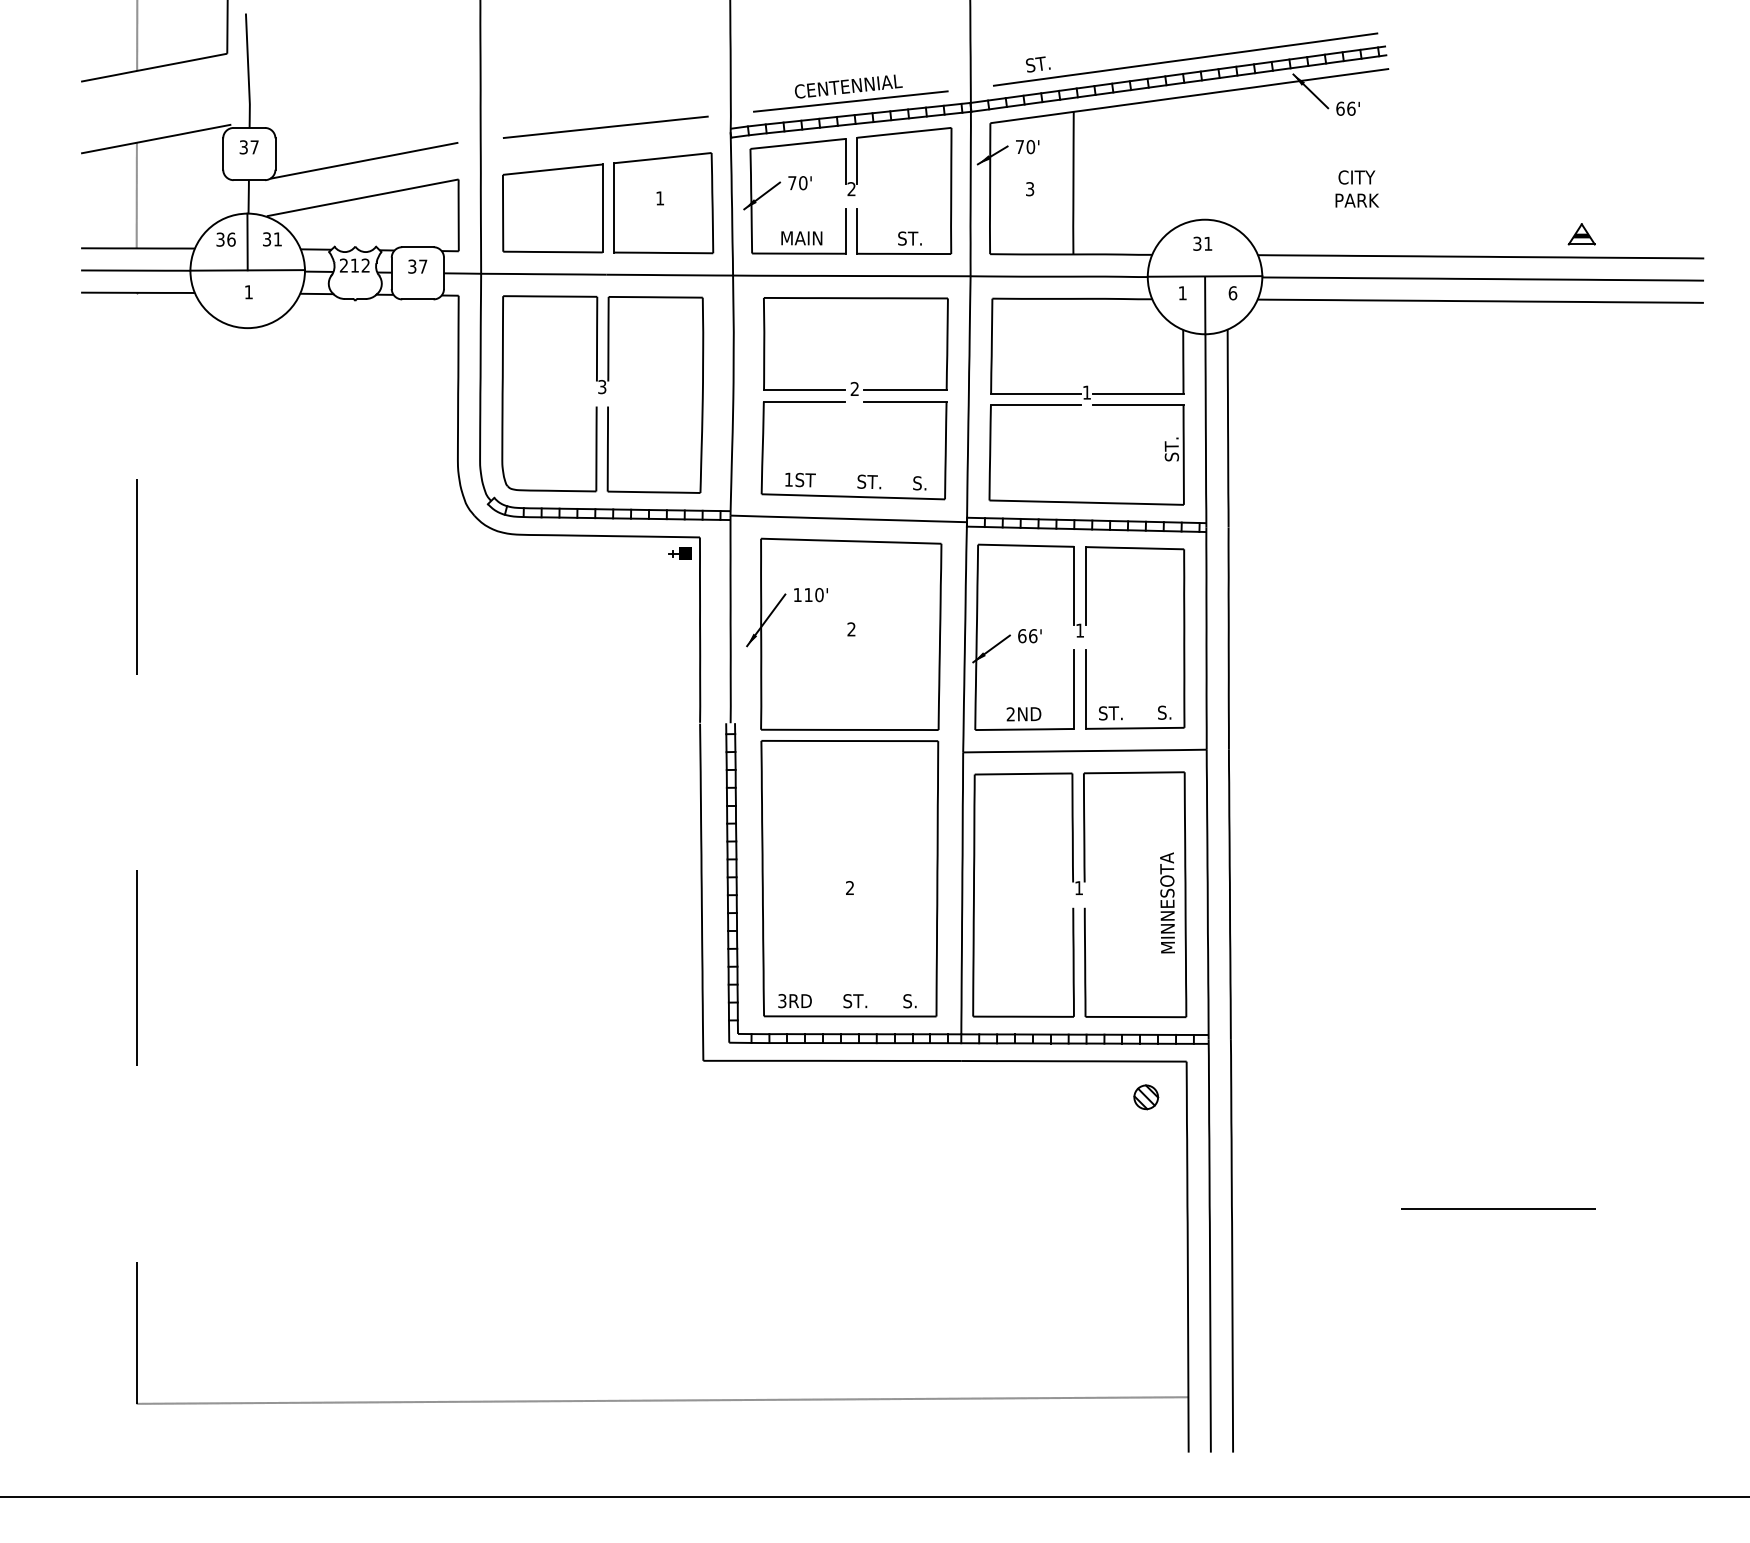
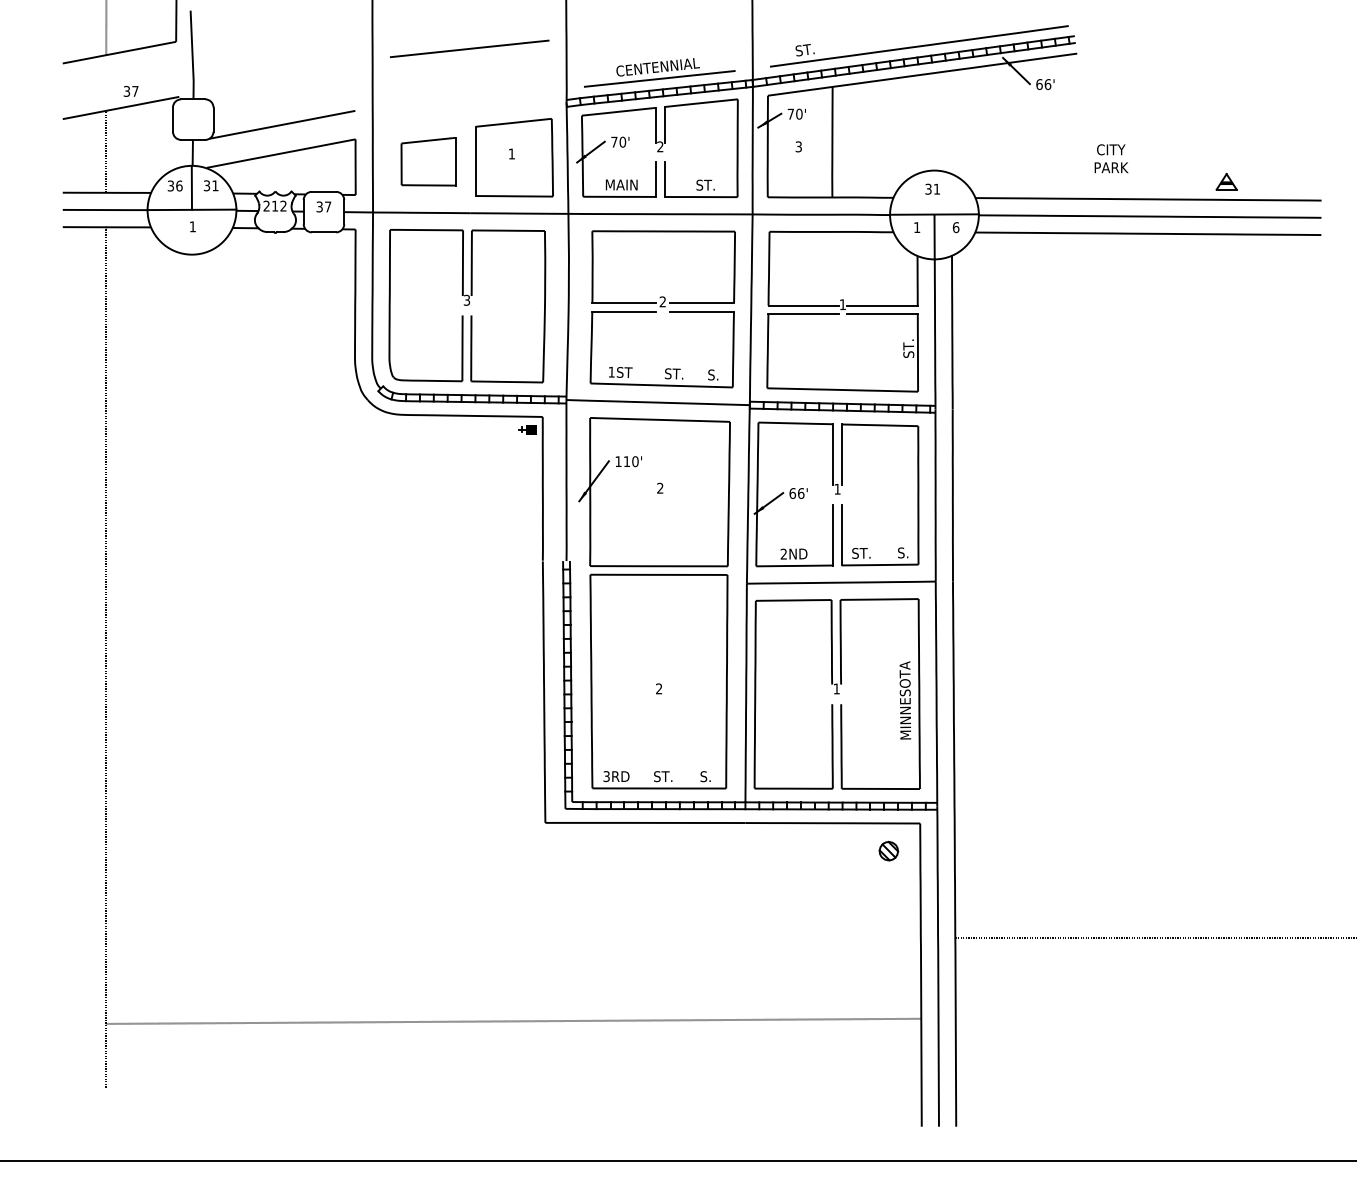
line: (605, 126) -> (469, 48), moved
text: (248, 147) -> (130, 91), moved
text: (1357, 188) -> (1111, 158), moved
part: (552, 208) -> (428, 161), size x0.7
line: (662, 1399) -> (513, 1020), moved

